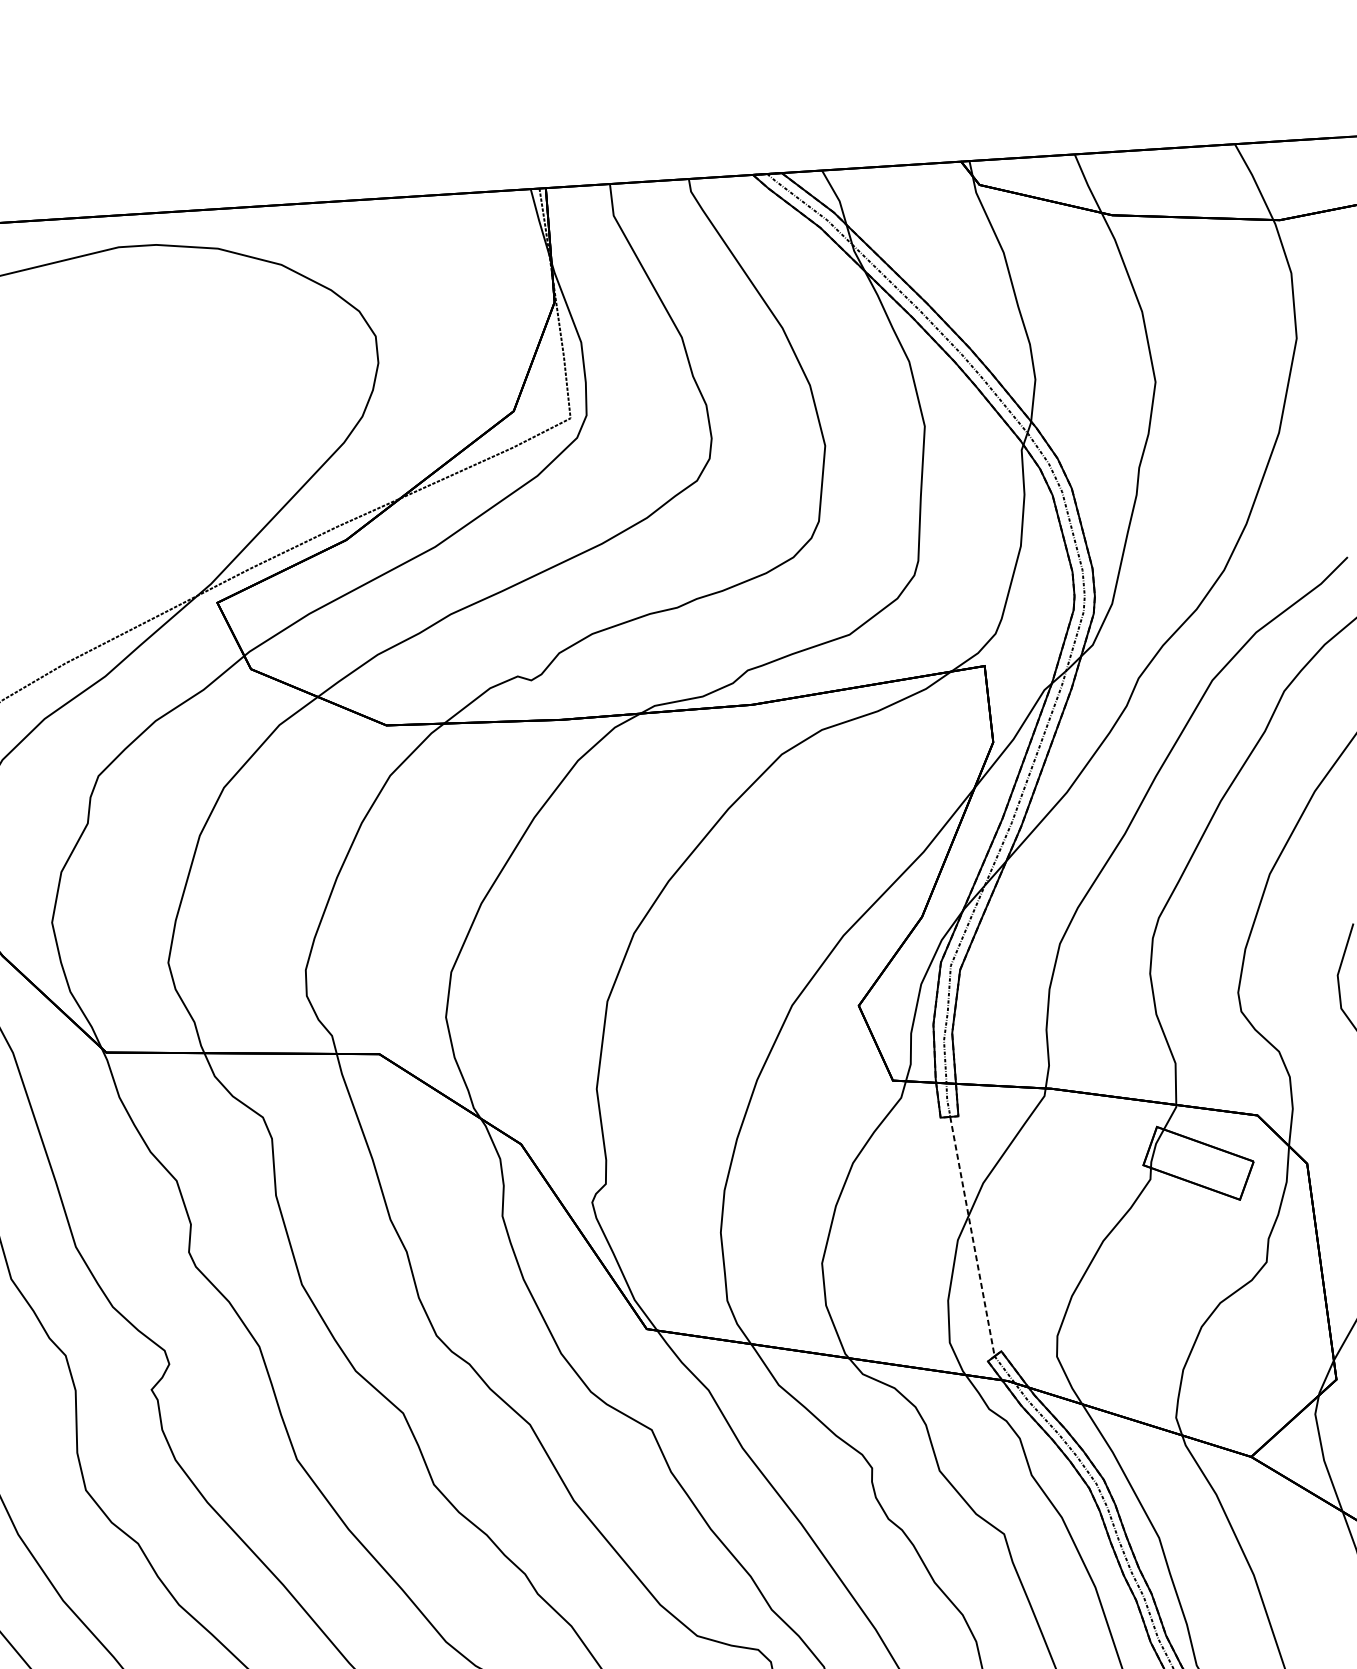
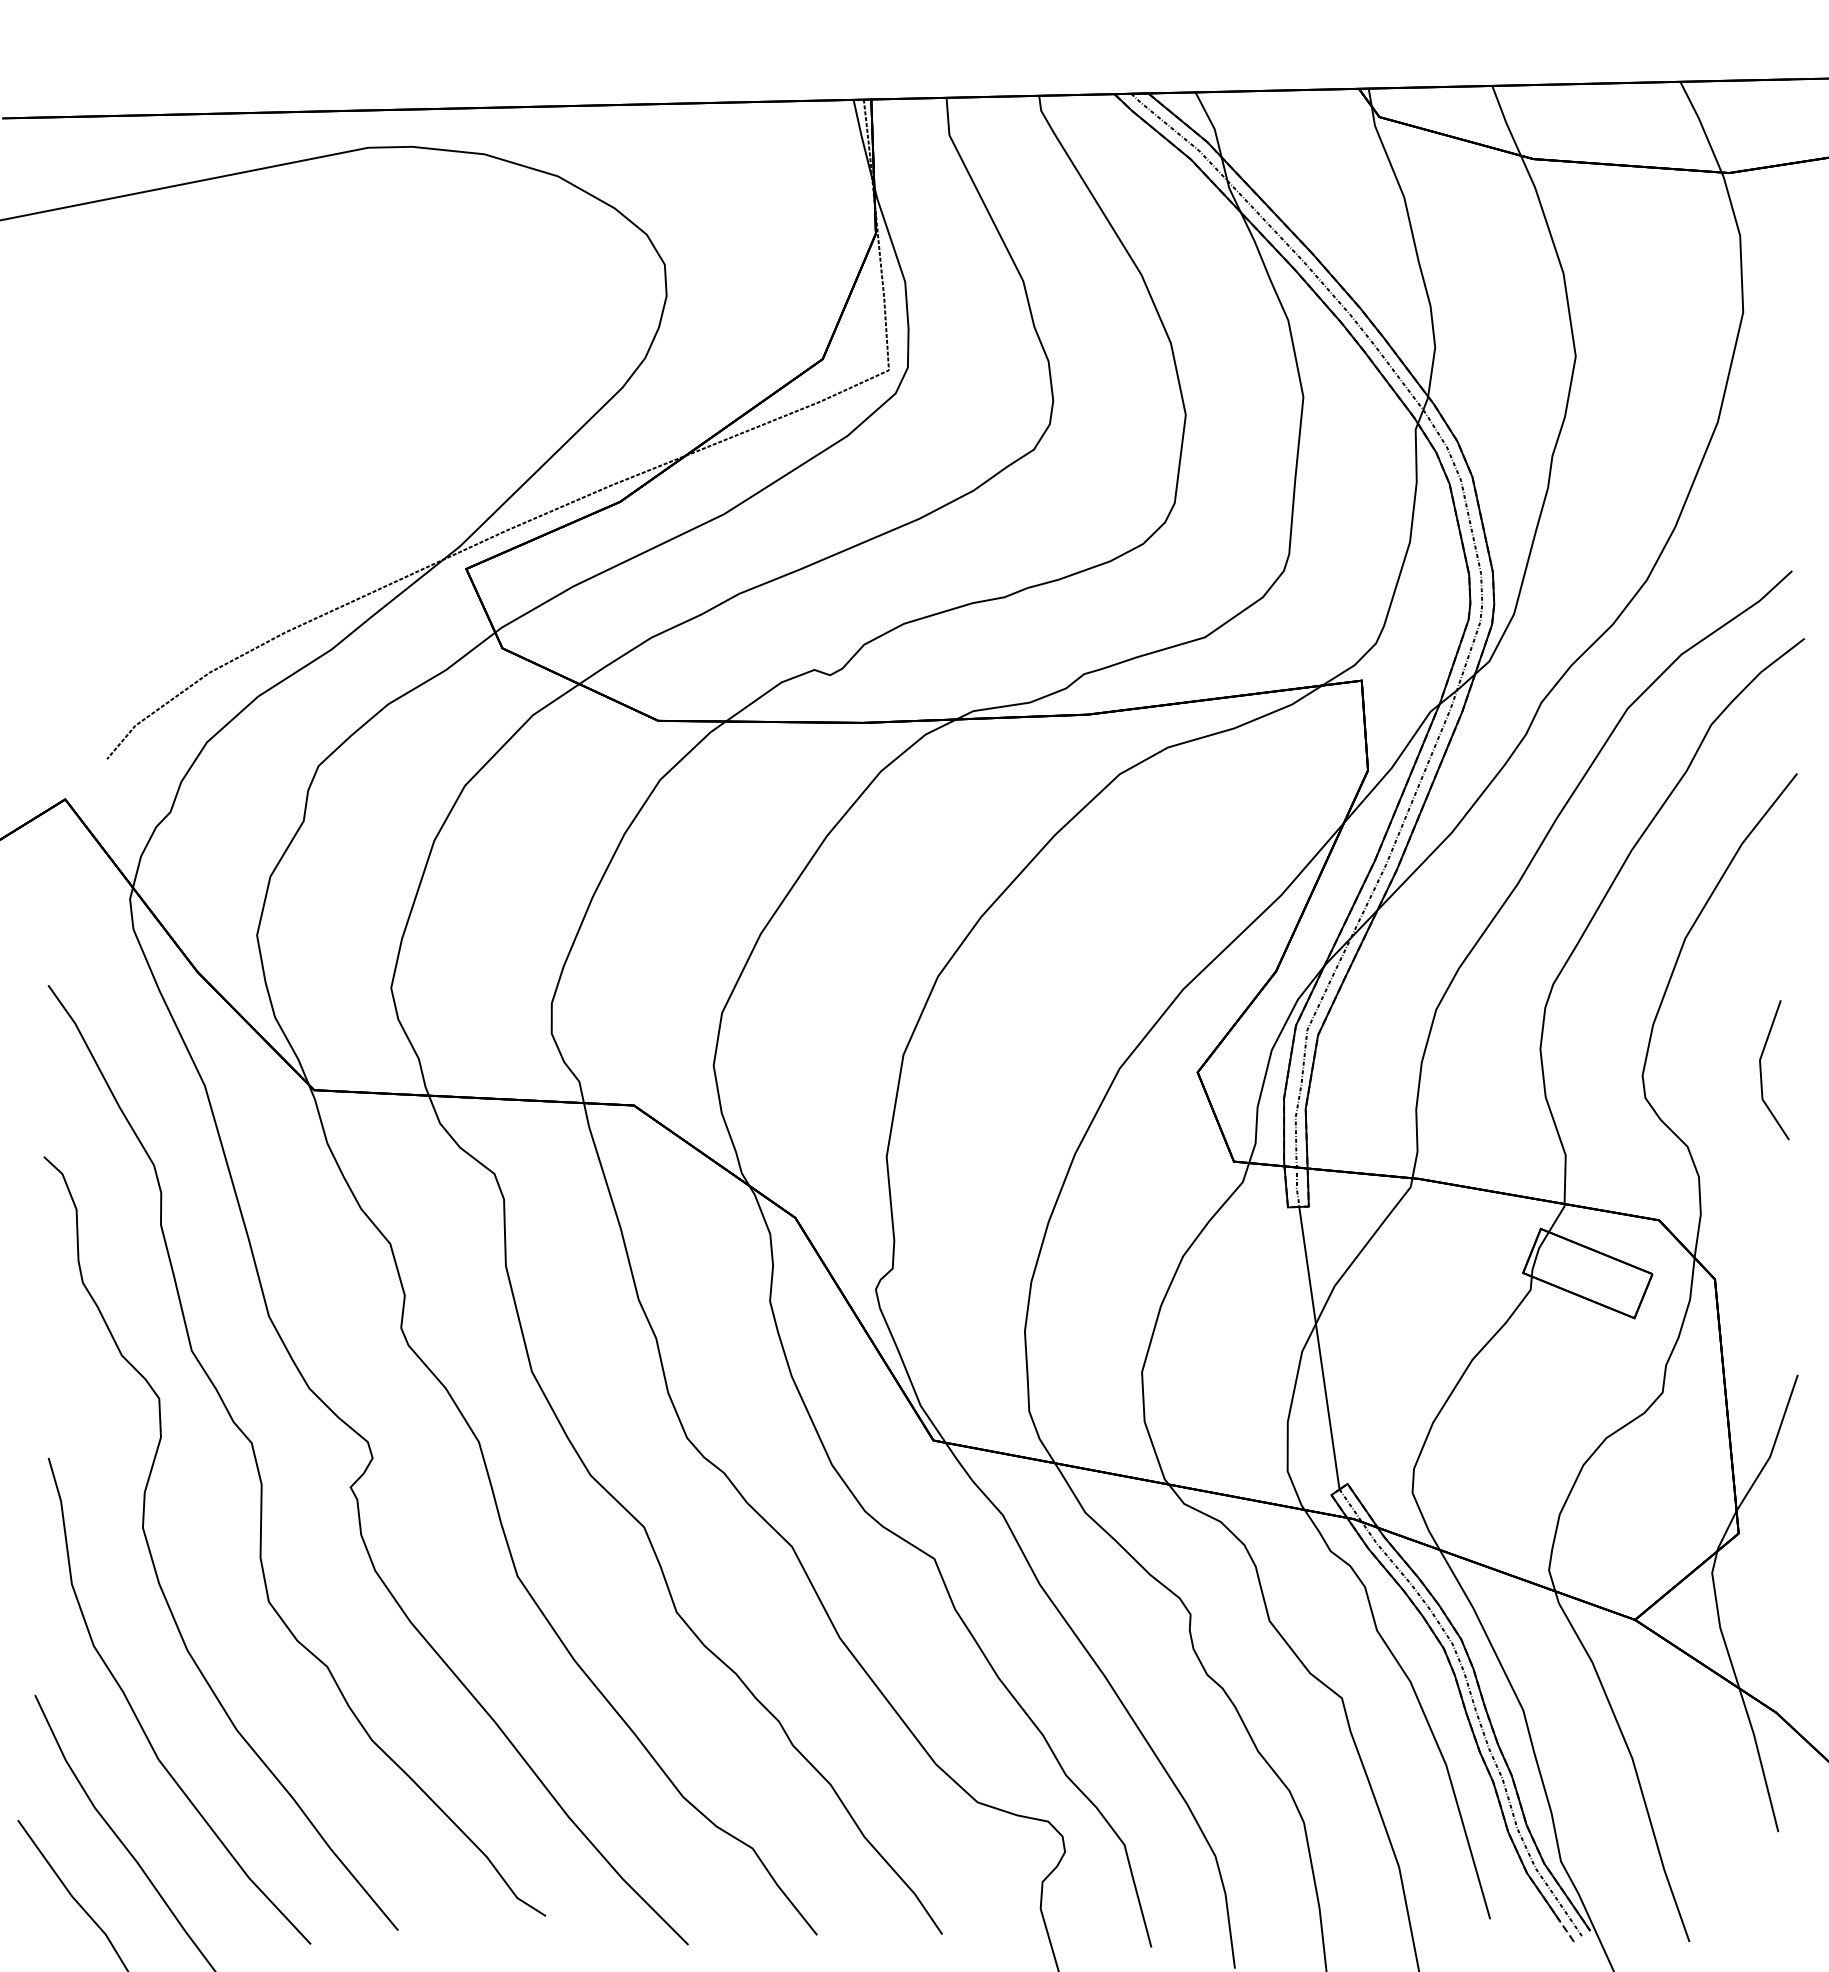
line: (972, 1236) -> (1319, 1348), dashed -> solid

